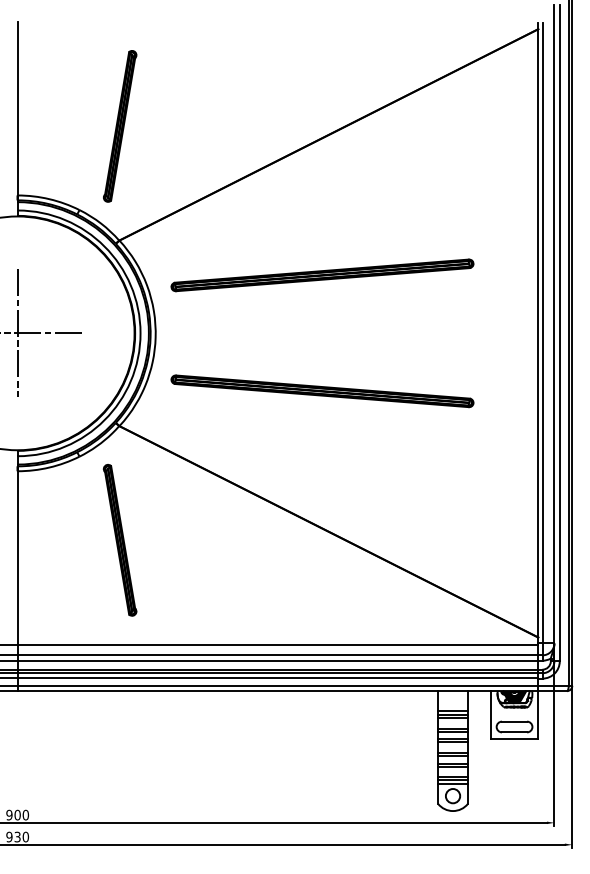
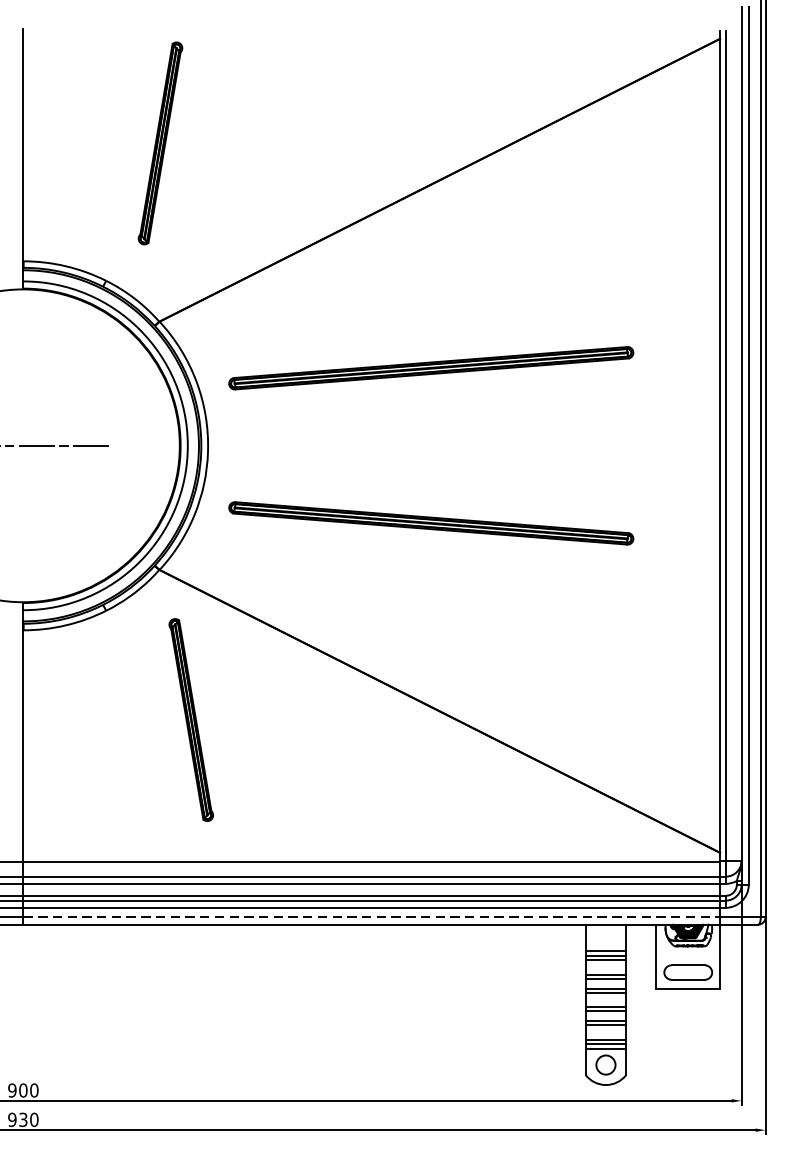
part: (120, 126) -> (161, 143), moved
line: (17, 333) -> (23, 446), removed
part: (119, 540) -> (190, 720), moved
line: (278, 685) -> (372, 917), solid -> dashed

